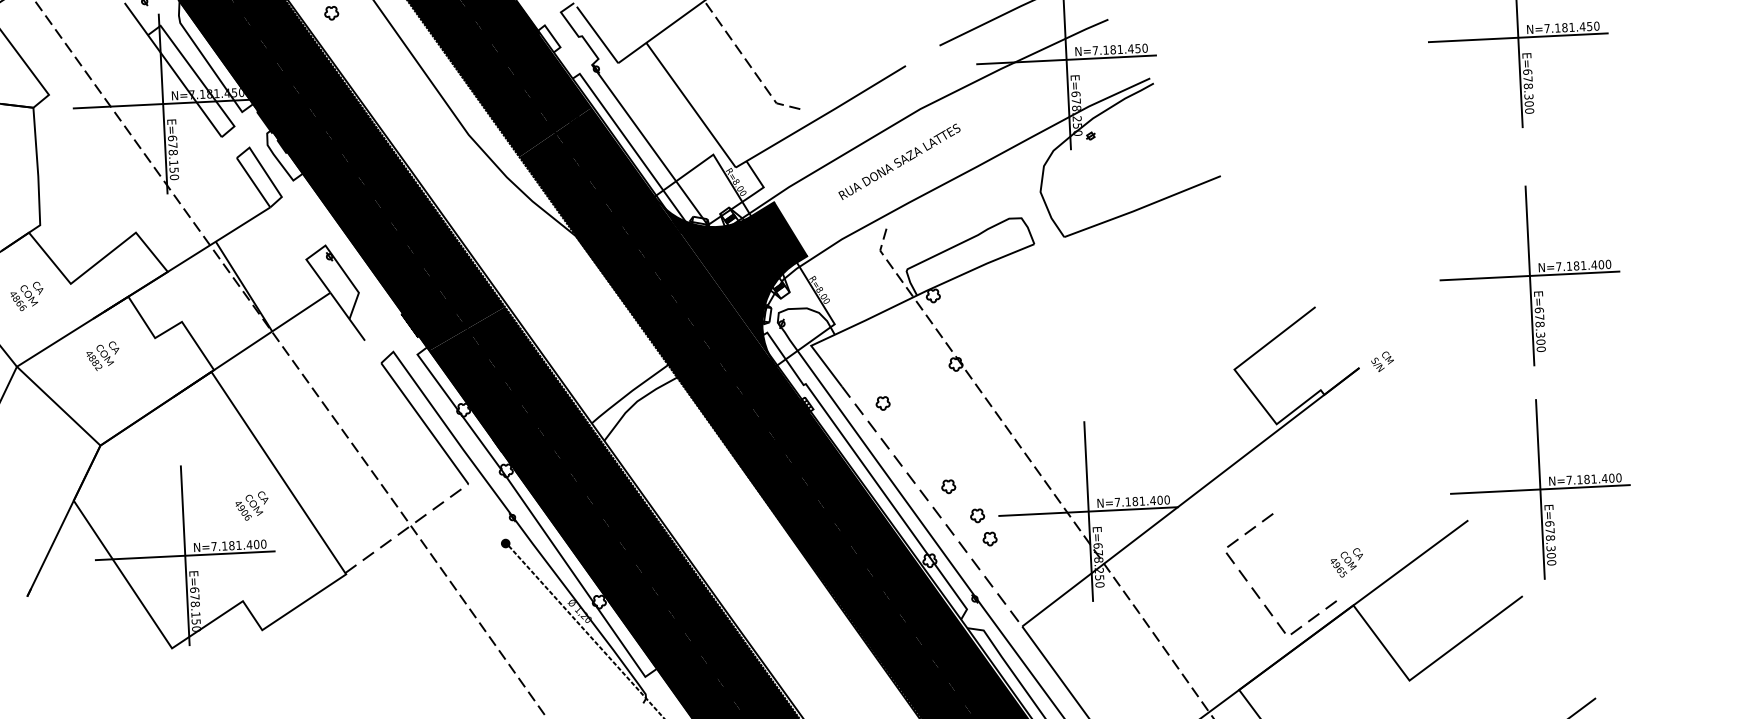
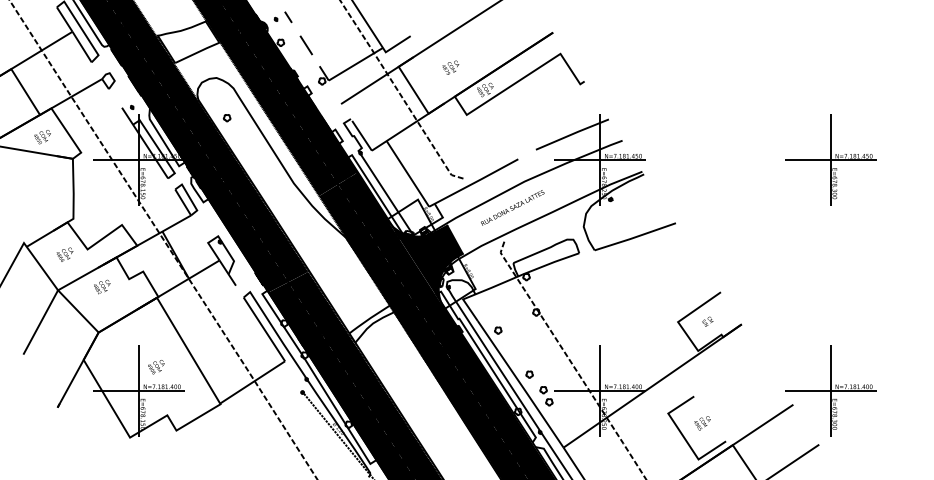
part: (1529, 275) -> (830, 281), removed
text: (1382, 361) -> (707, 321), moved
text: (252, 506) -> (156, 367), moved
line: (933, 508) -> (521, 385), dashed -> solid
line: (406, 528) -> (252, 382), dashed -> solid
text: (1346, 563) -> (702, 423), moved
line: (1256, 595) -> (683, 437), dashed -> solid

